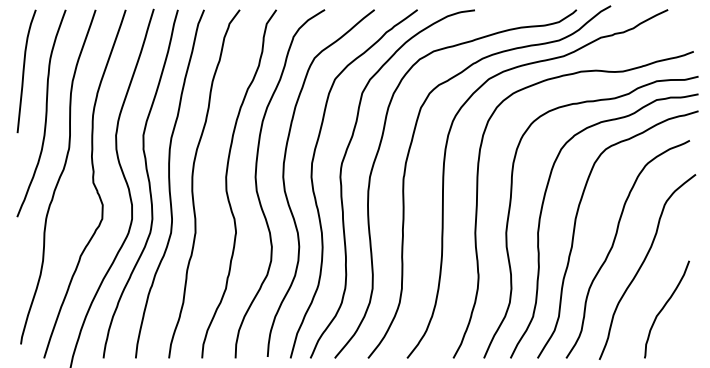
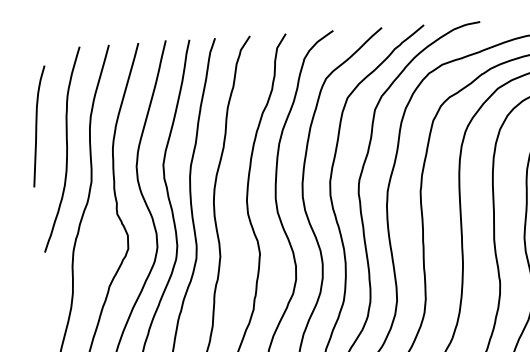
curve: (24, 71) -> (37, 126), moved

